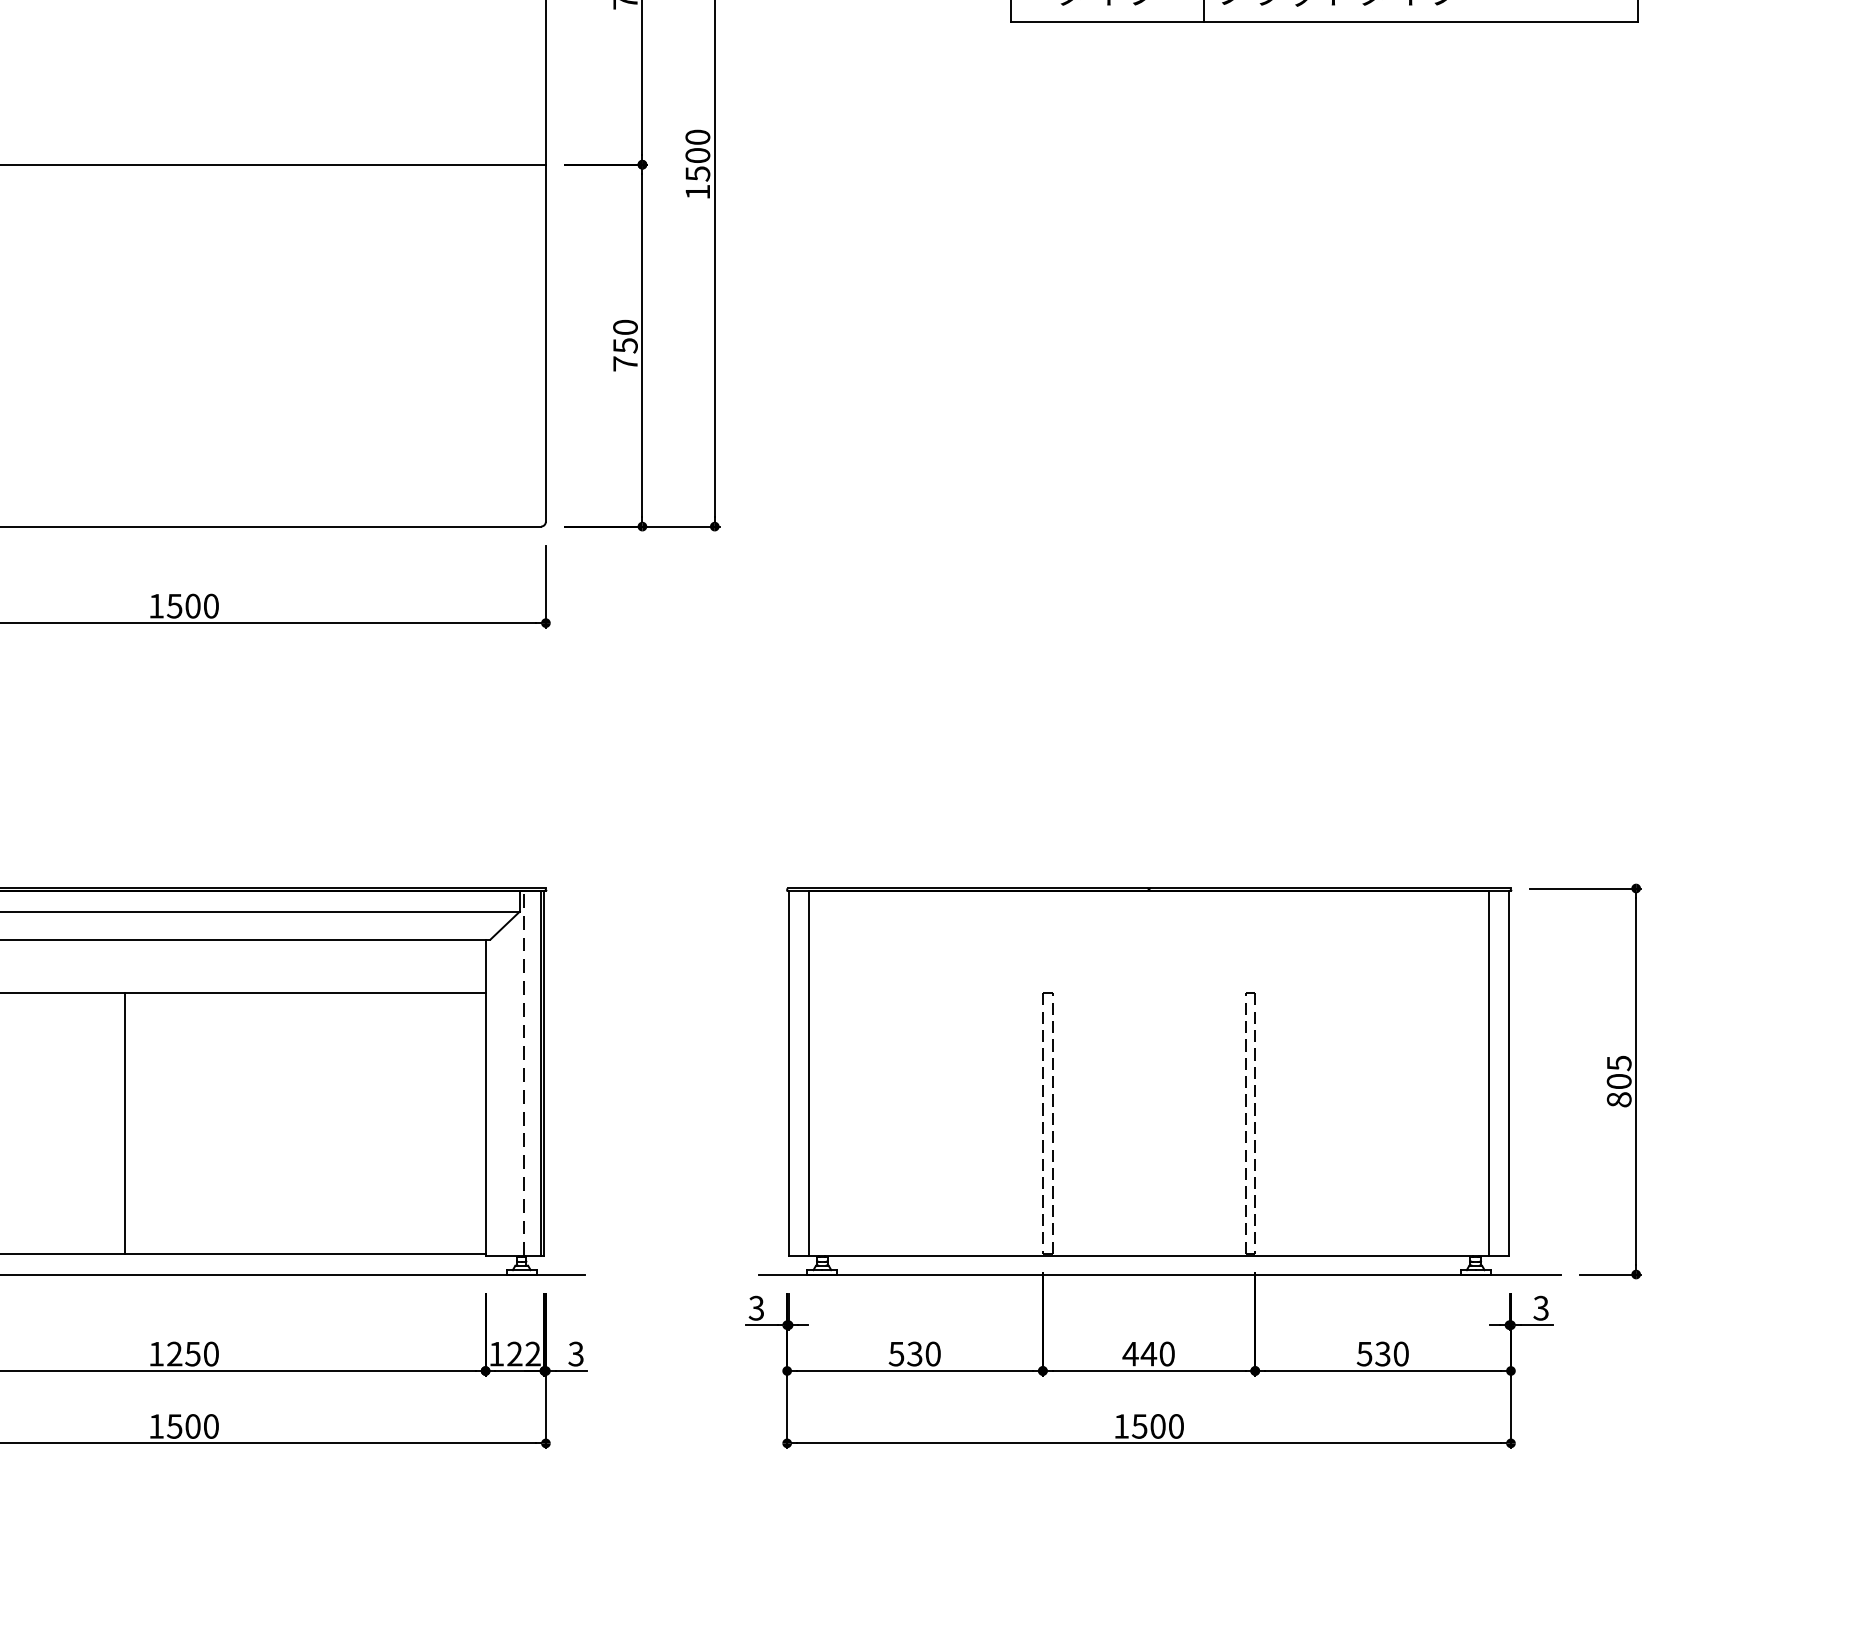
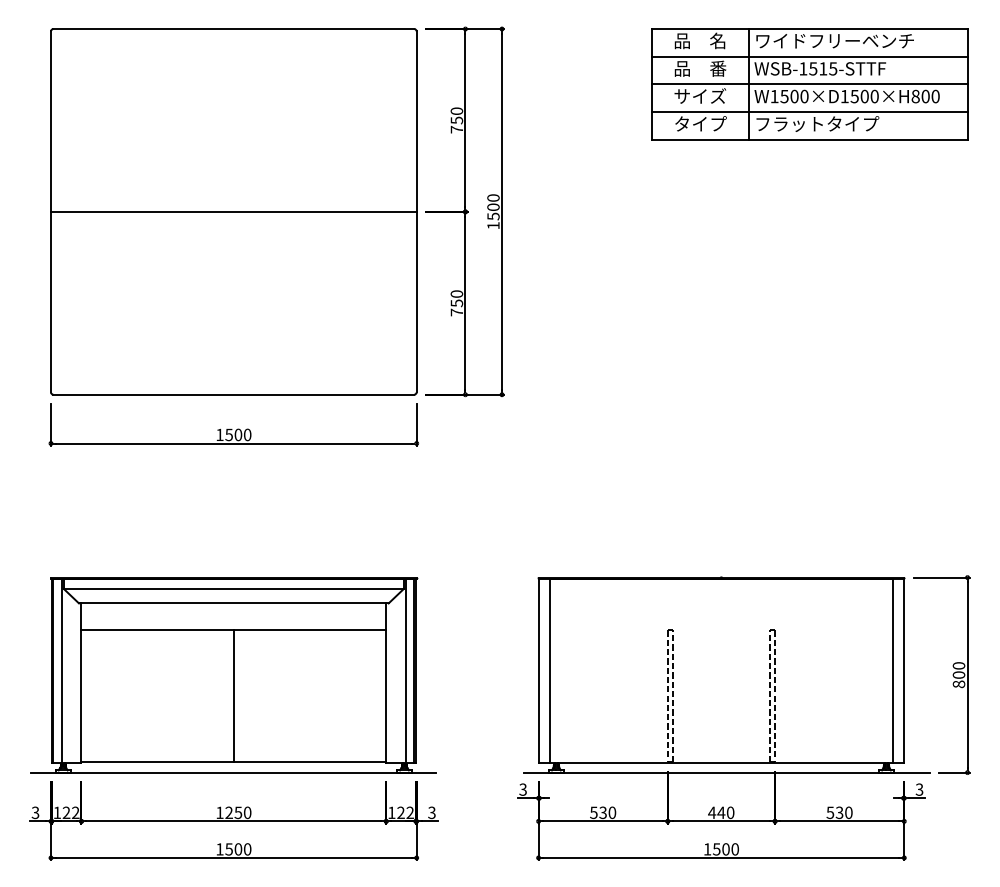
text: (1618, 1062) -> (958, 665), 805 -> 800
line: (523, 1072) -> (405, 670), dashed -> solid
line: (123, 1123) -> (233, 696), moved

